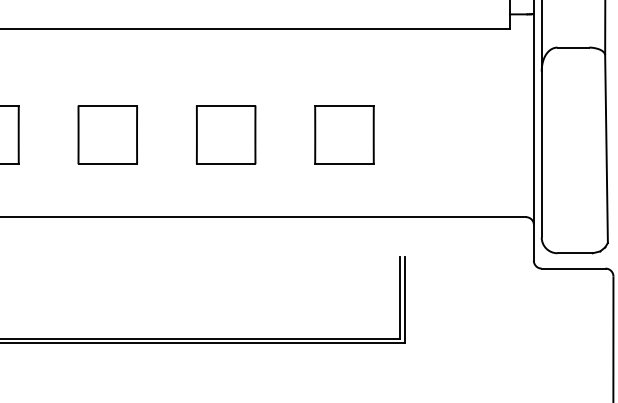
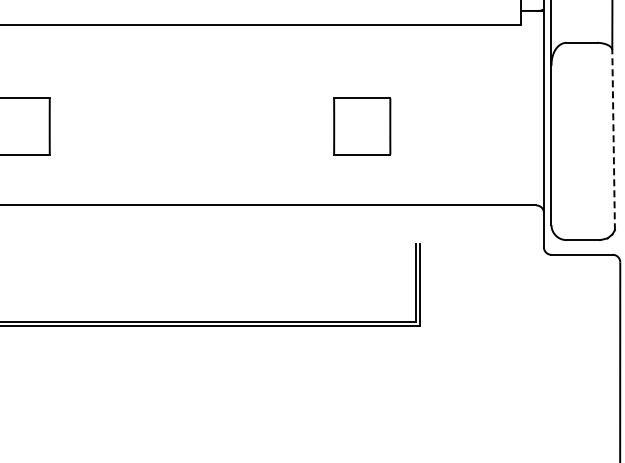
part: (108, 134) -> (135, 126), removed
part: (225, 134) -> (248, 126), removed
line: (606, 148) -> (613, 139), solid -> dashed

